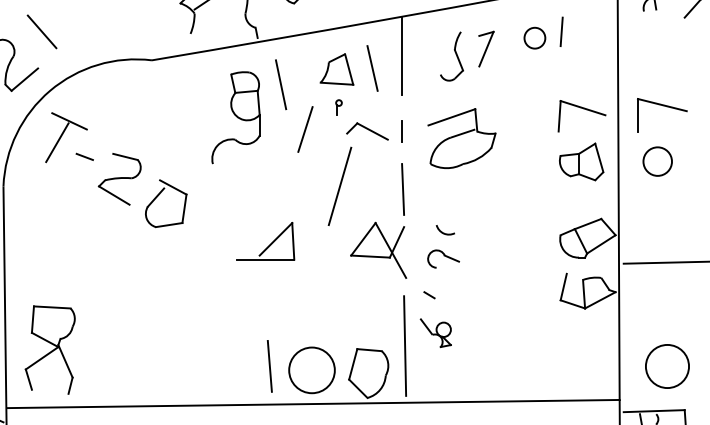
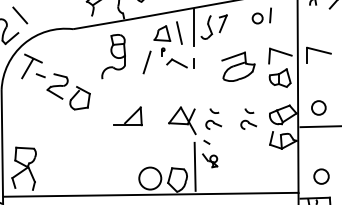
part: (466, 54) -> (213, 26), moved
line: (279, 83) -> (134, 40), removed
part: (461, 137) -> (238, 66), moved
circle: (656, 160) -> (318, 107), moved
line: (339, 185) -> (163, 89), removed
line: (401, 189) -> (193, 91), removed
part: (515, 245) -> (248, 118), added
line: (268, 366) -> (129, 176), removed
circle: (667, 366) -> (321, 176), size x0.7

